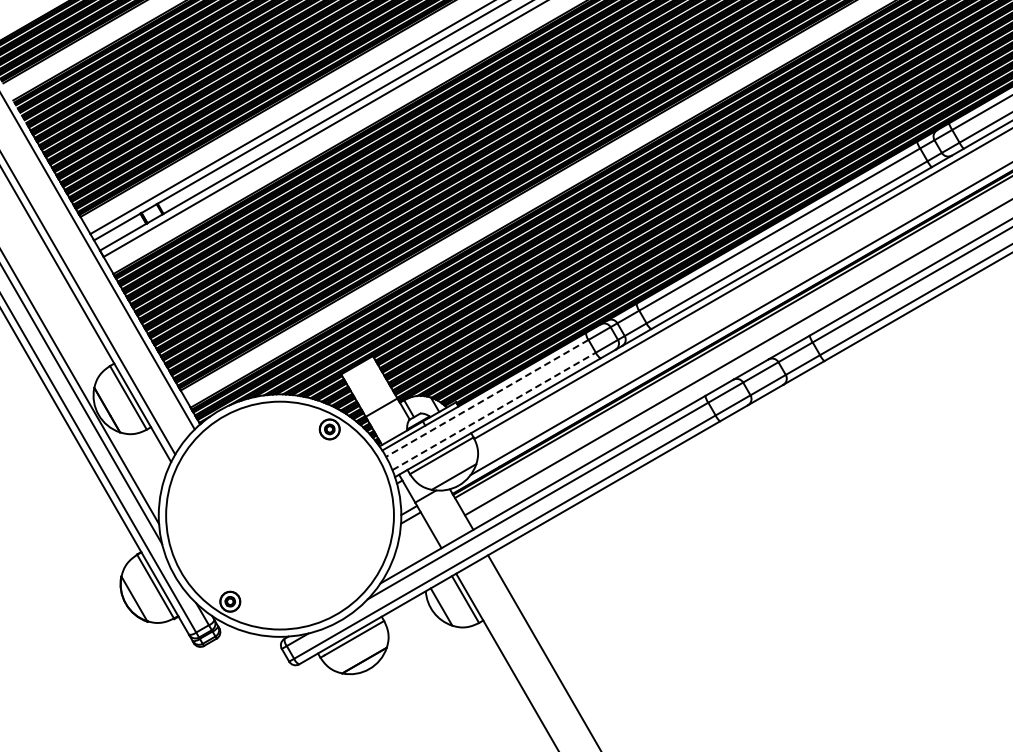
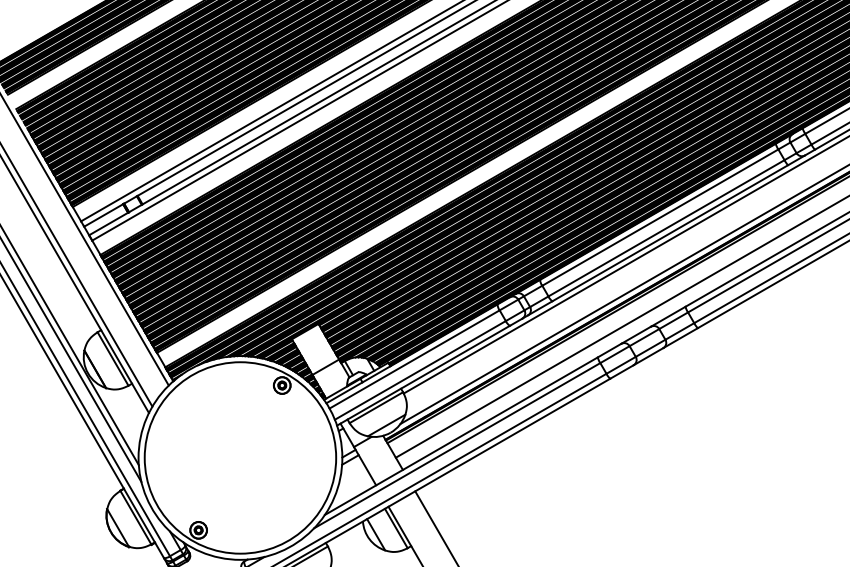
line: (487, 398) -> (414, 359), dashed -> solid
line: (494, 411) -> (420, 370), dashed -> solid

